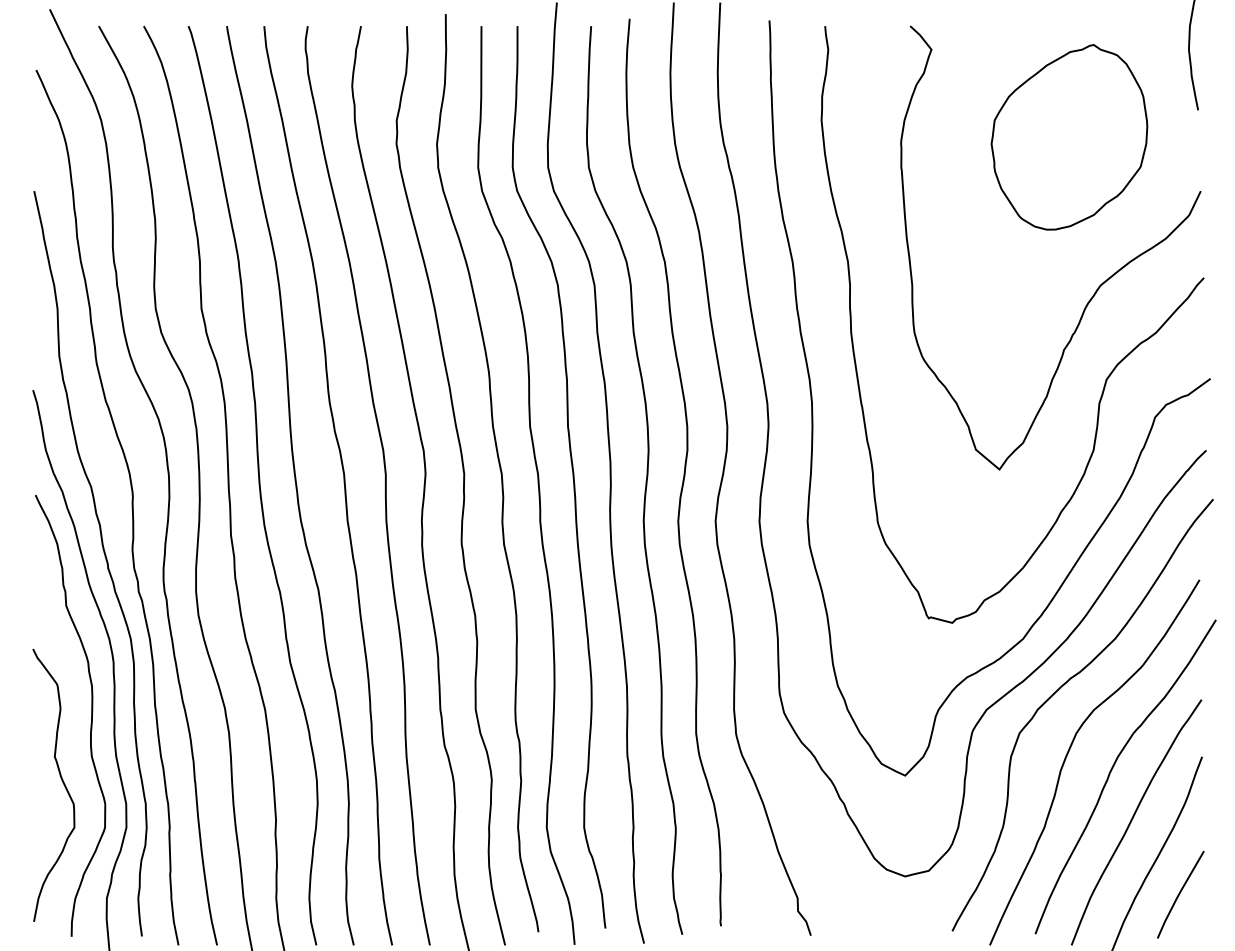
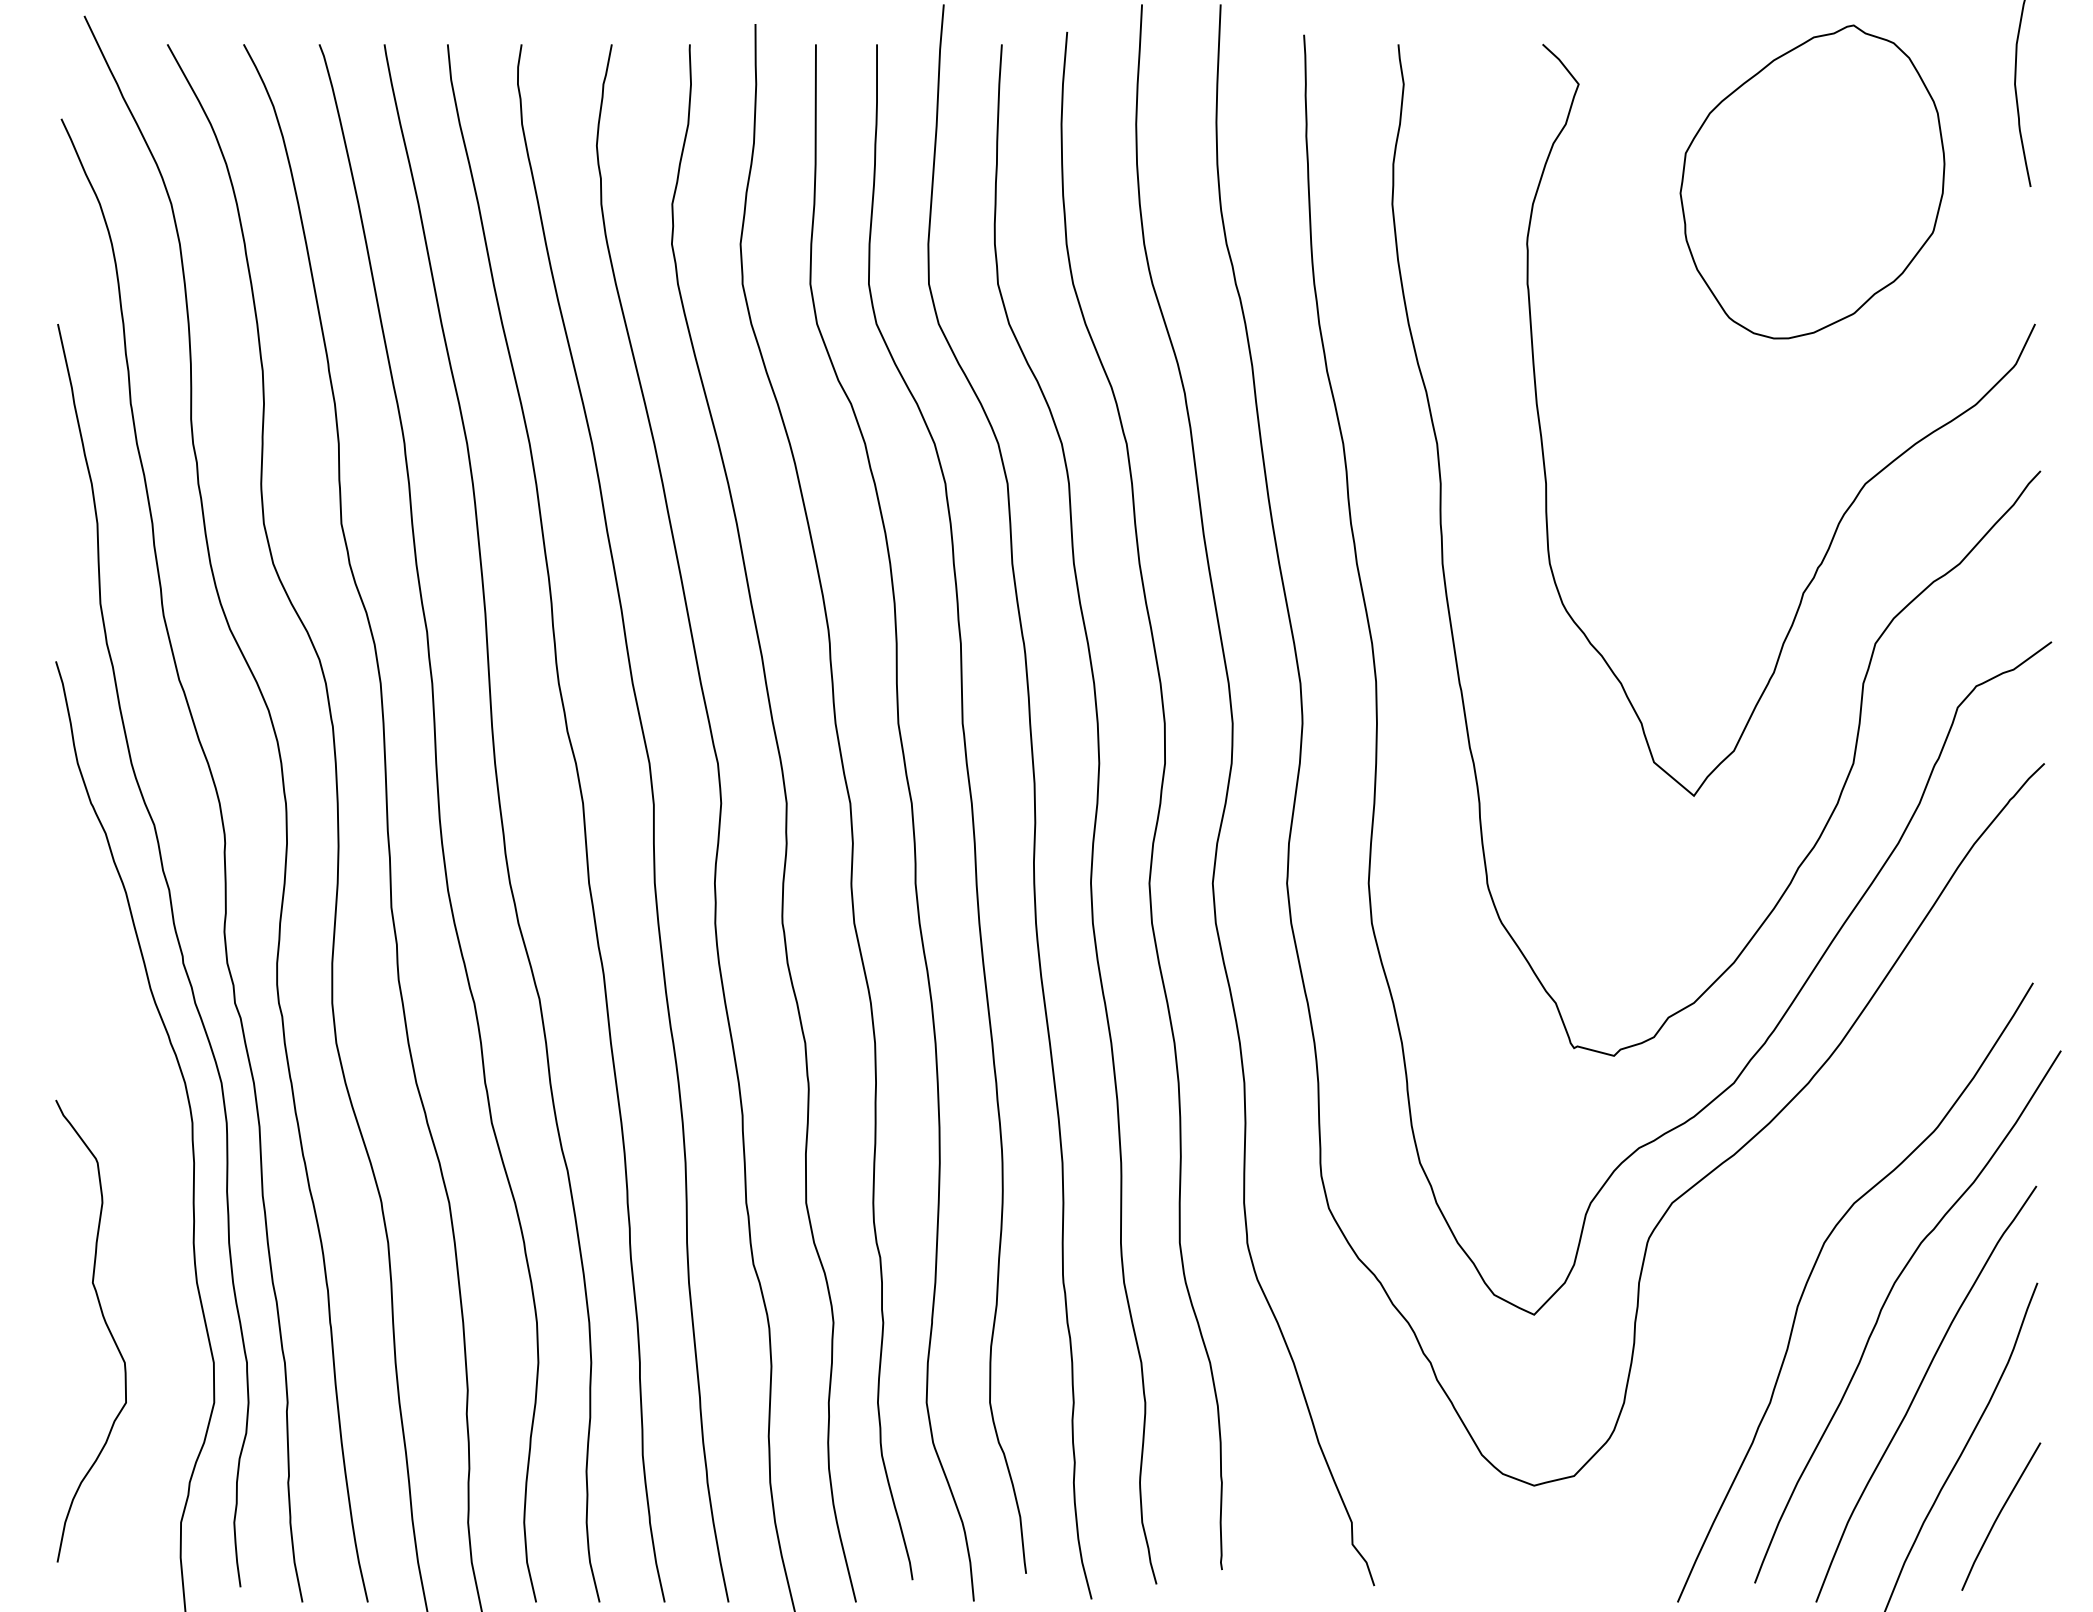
part: (1069, 137) -> (1812, 182), moved
curve: (1058, 690) -> (1793, 1170), removed
curve: (91, 715) -> (154, 1212), removed

